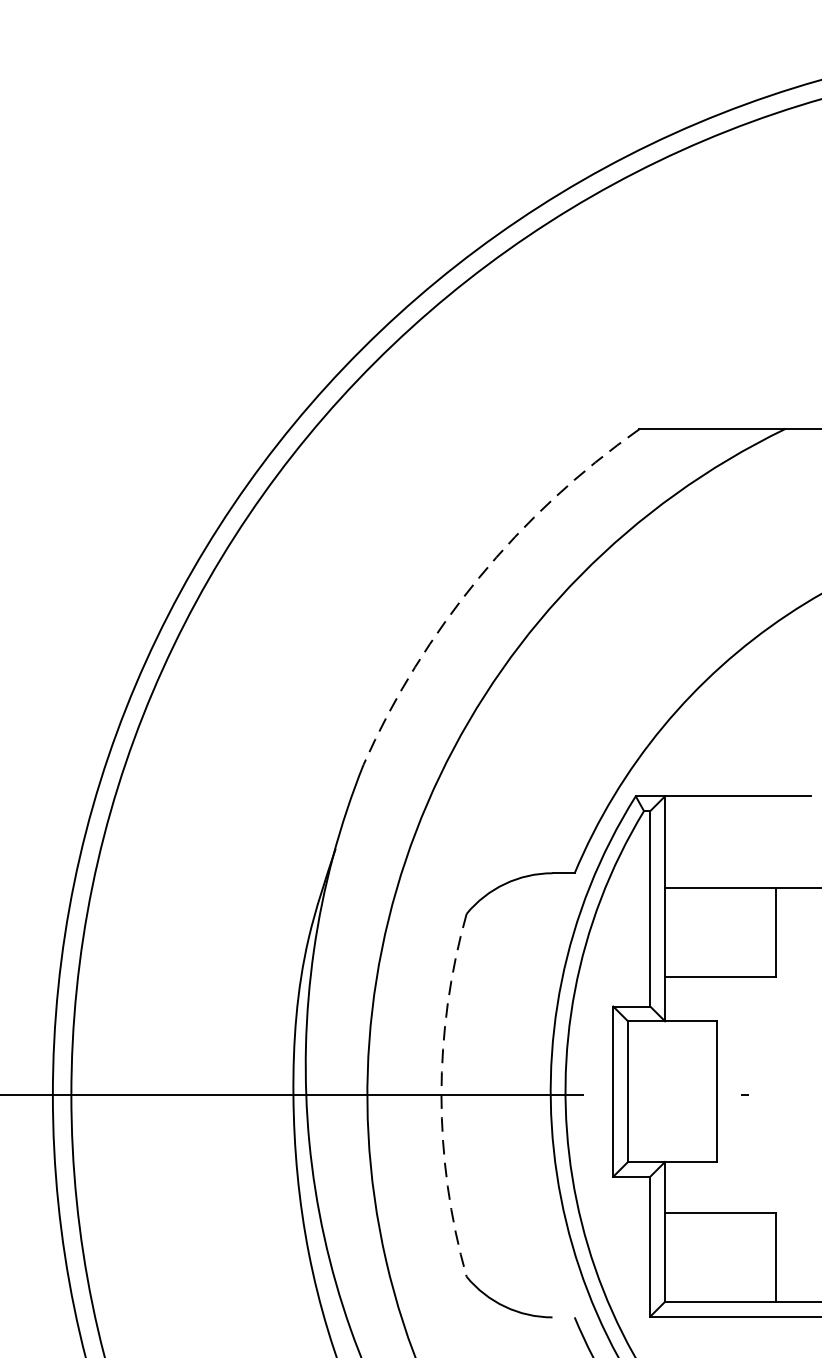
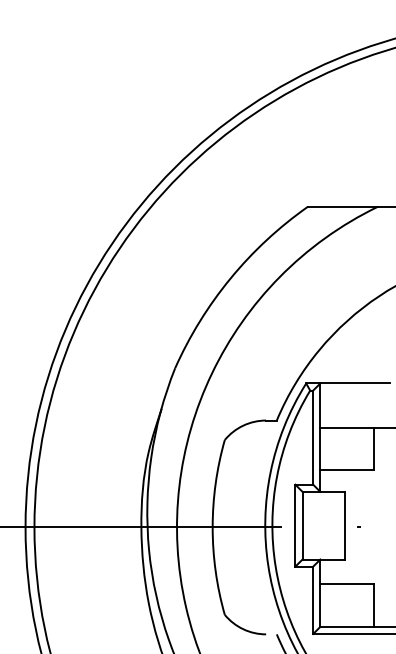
arc: (478, 578) -> (230, 278), dashed -> solid
arc: (441, 1095) -> (212, 527), dashed -> solid

